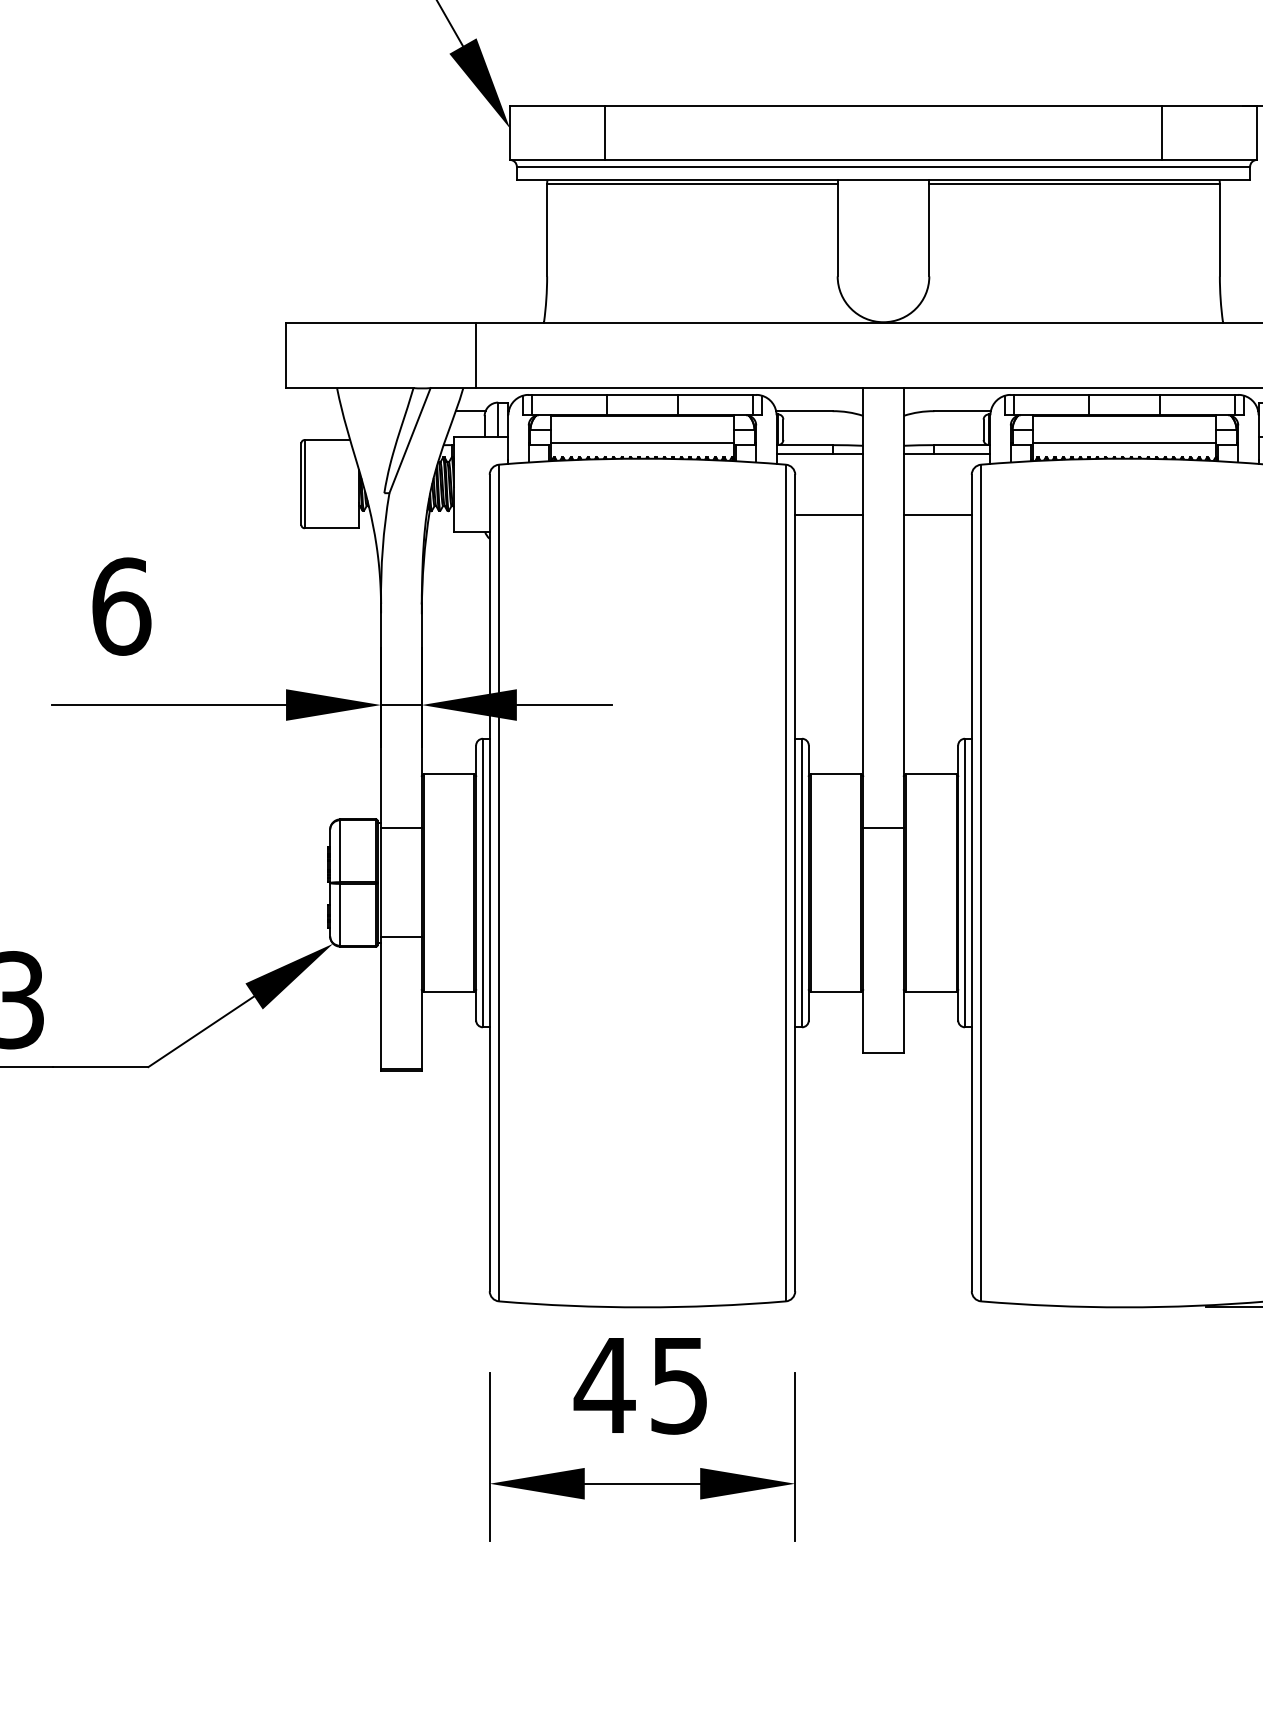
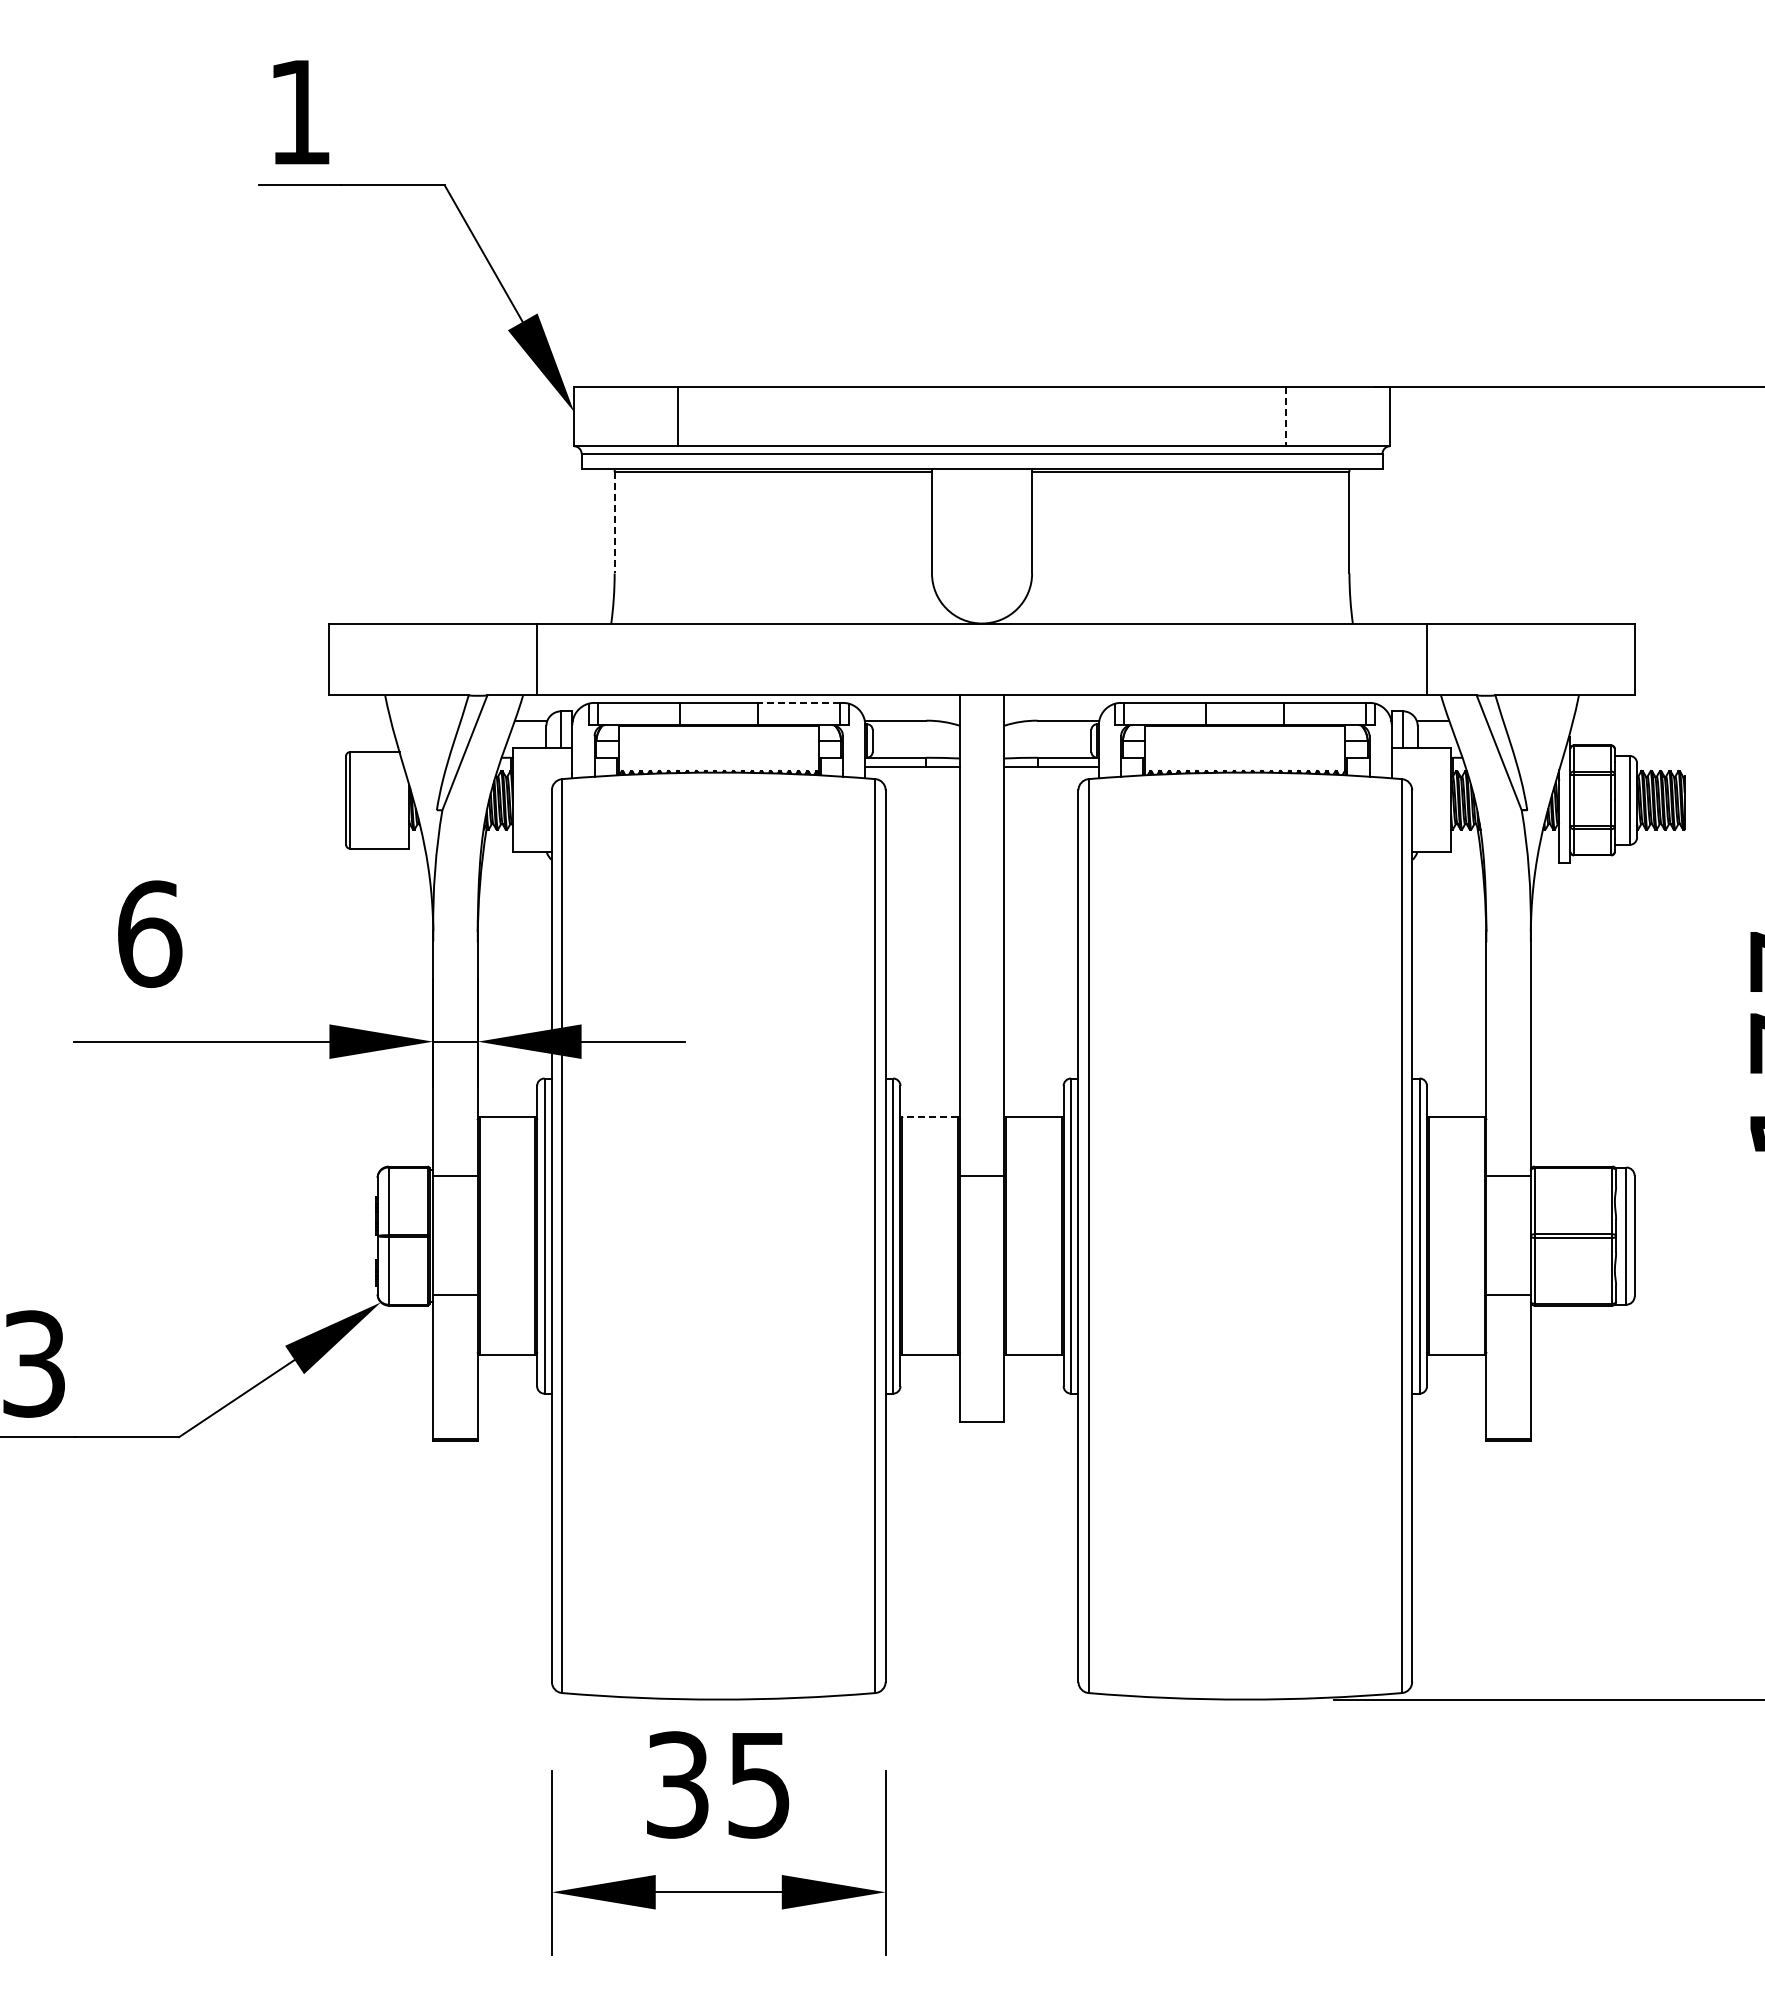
line: (1162, 132) -> (1286, 416), solid -> dashed
line: (546, 229) -> (614, 522), solid -> dashed
line: (715, 394) -> (798, 702), solid -> dashed
line: (642, 443) -> (718, 755), removed
line: (1124, 443) -> (1245, 755), removed
line: (828, 514) -> (922, 833), removed
line: (937, 514) -> (1041, 833), removed
line: (836, 774) -> (930, 1117), solid -> dashed
text: (604, 1385) -> (677, 1784), 45 -> 35

